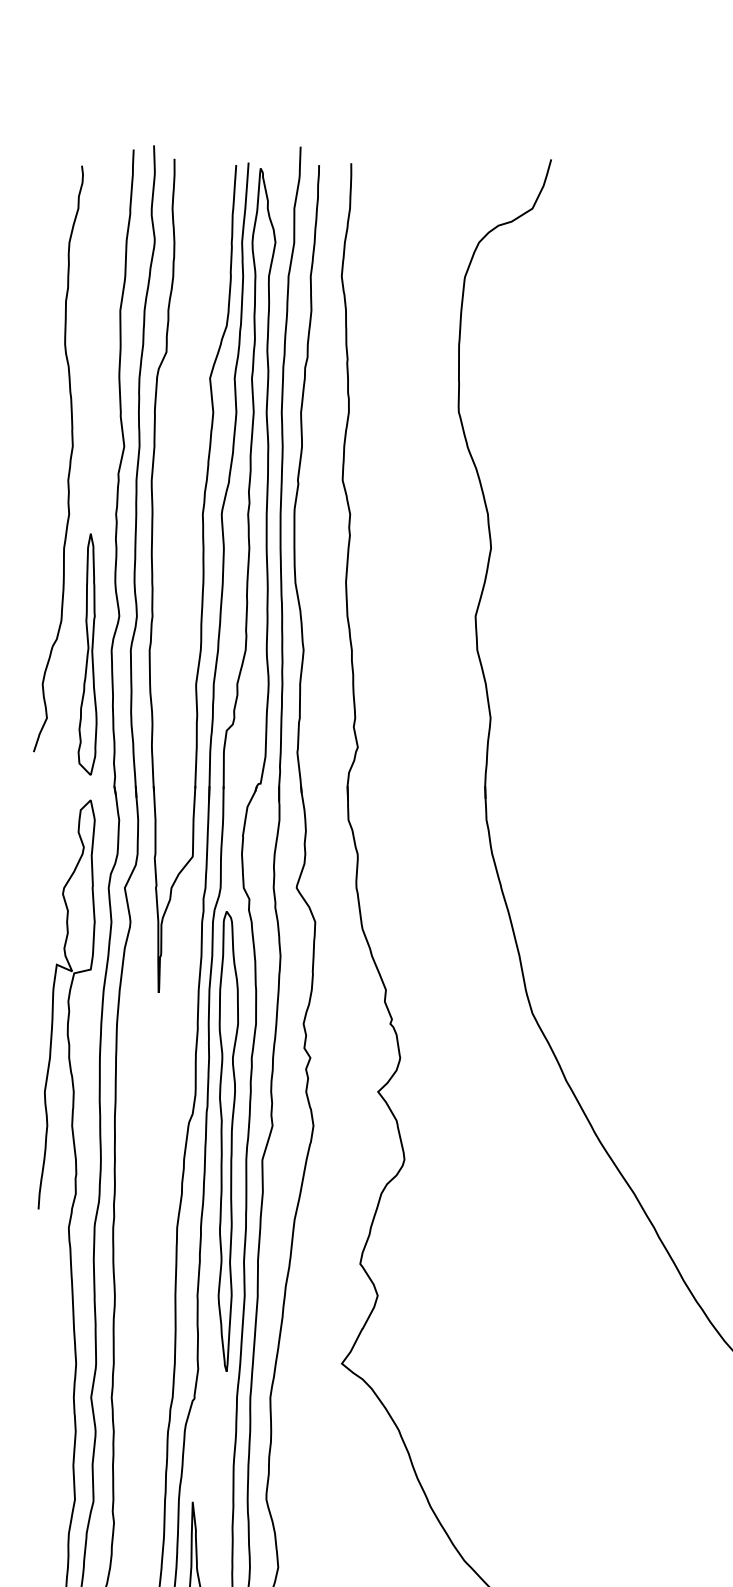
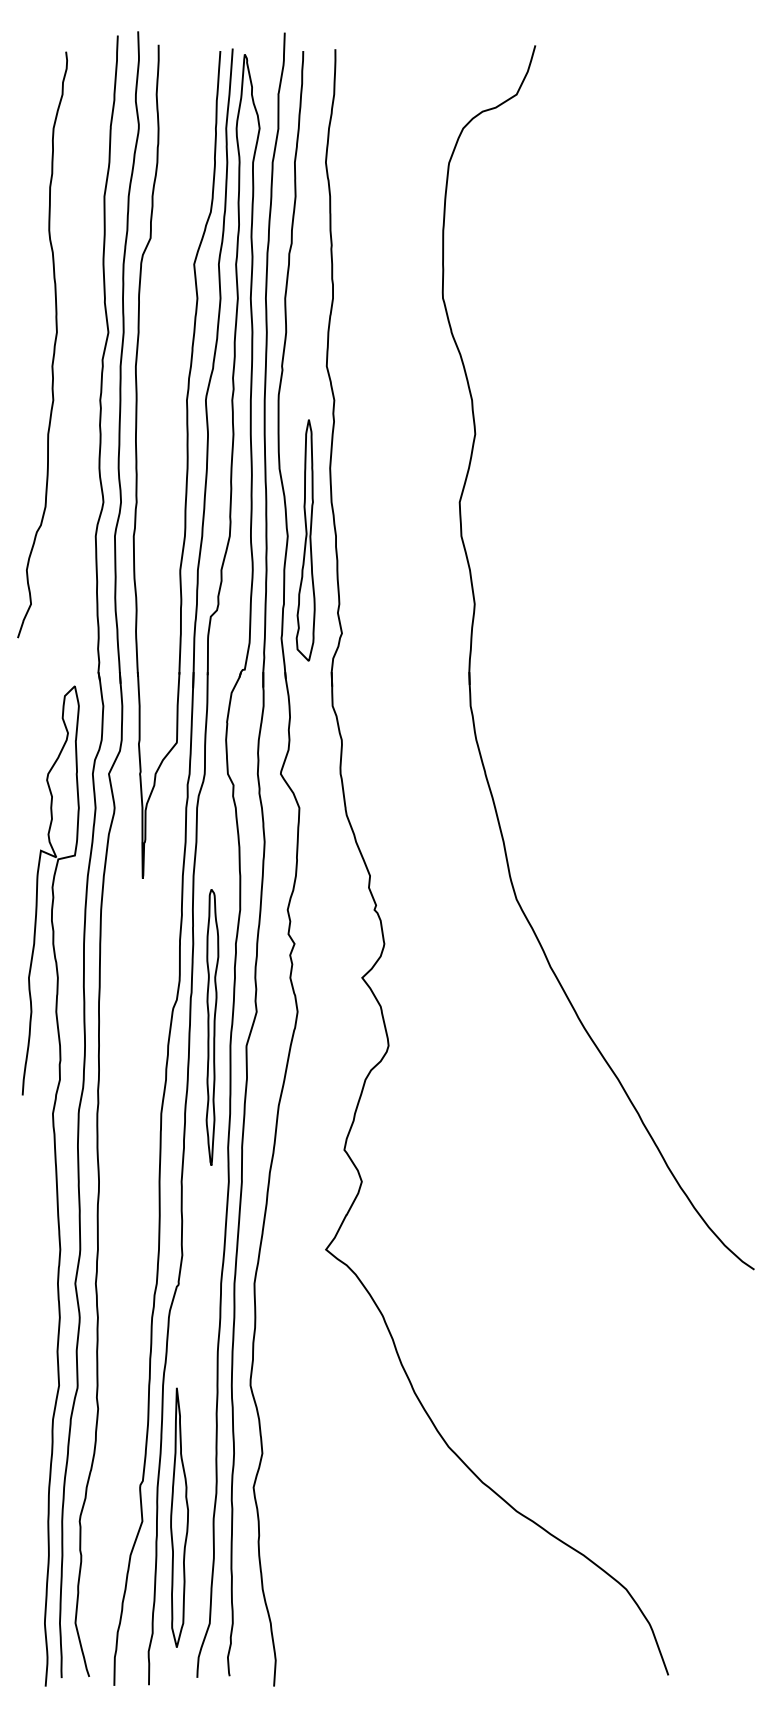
part: (87, 654) -> (305, 540), moved
part: (228, 1141) -> (212, 1027), size x0.6

